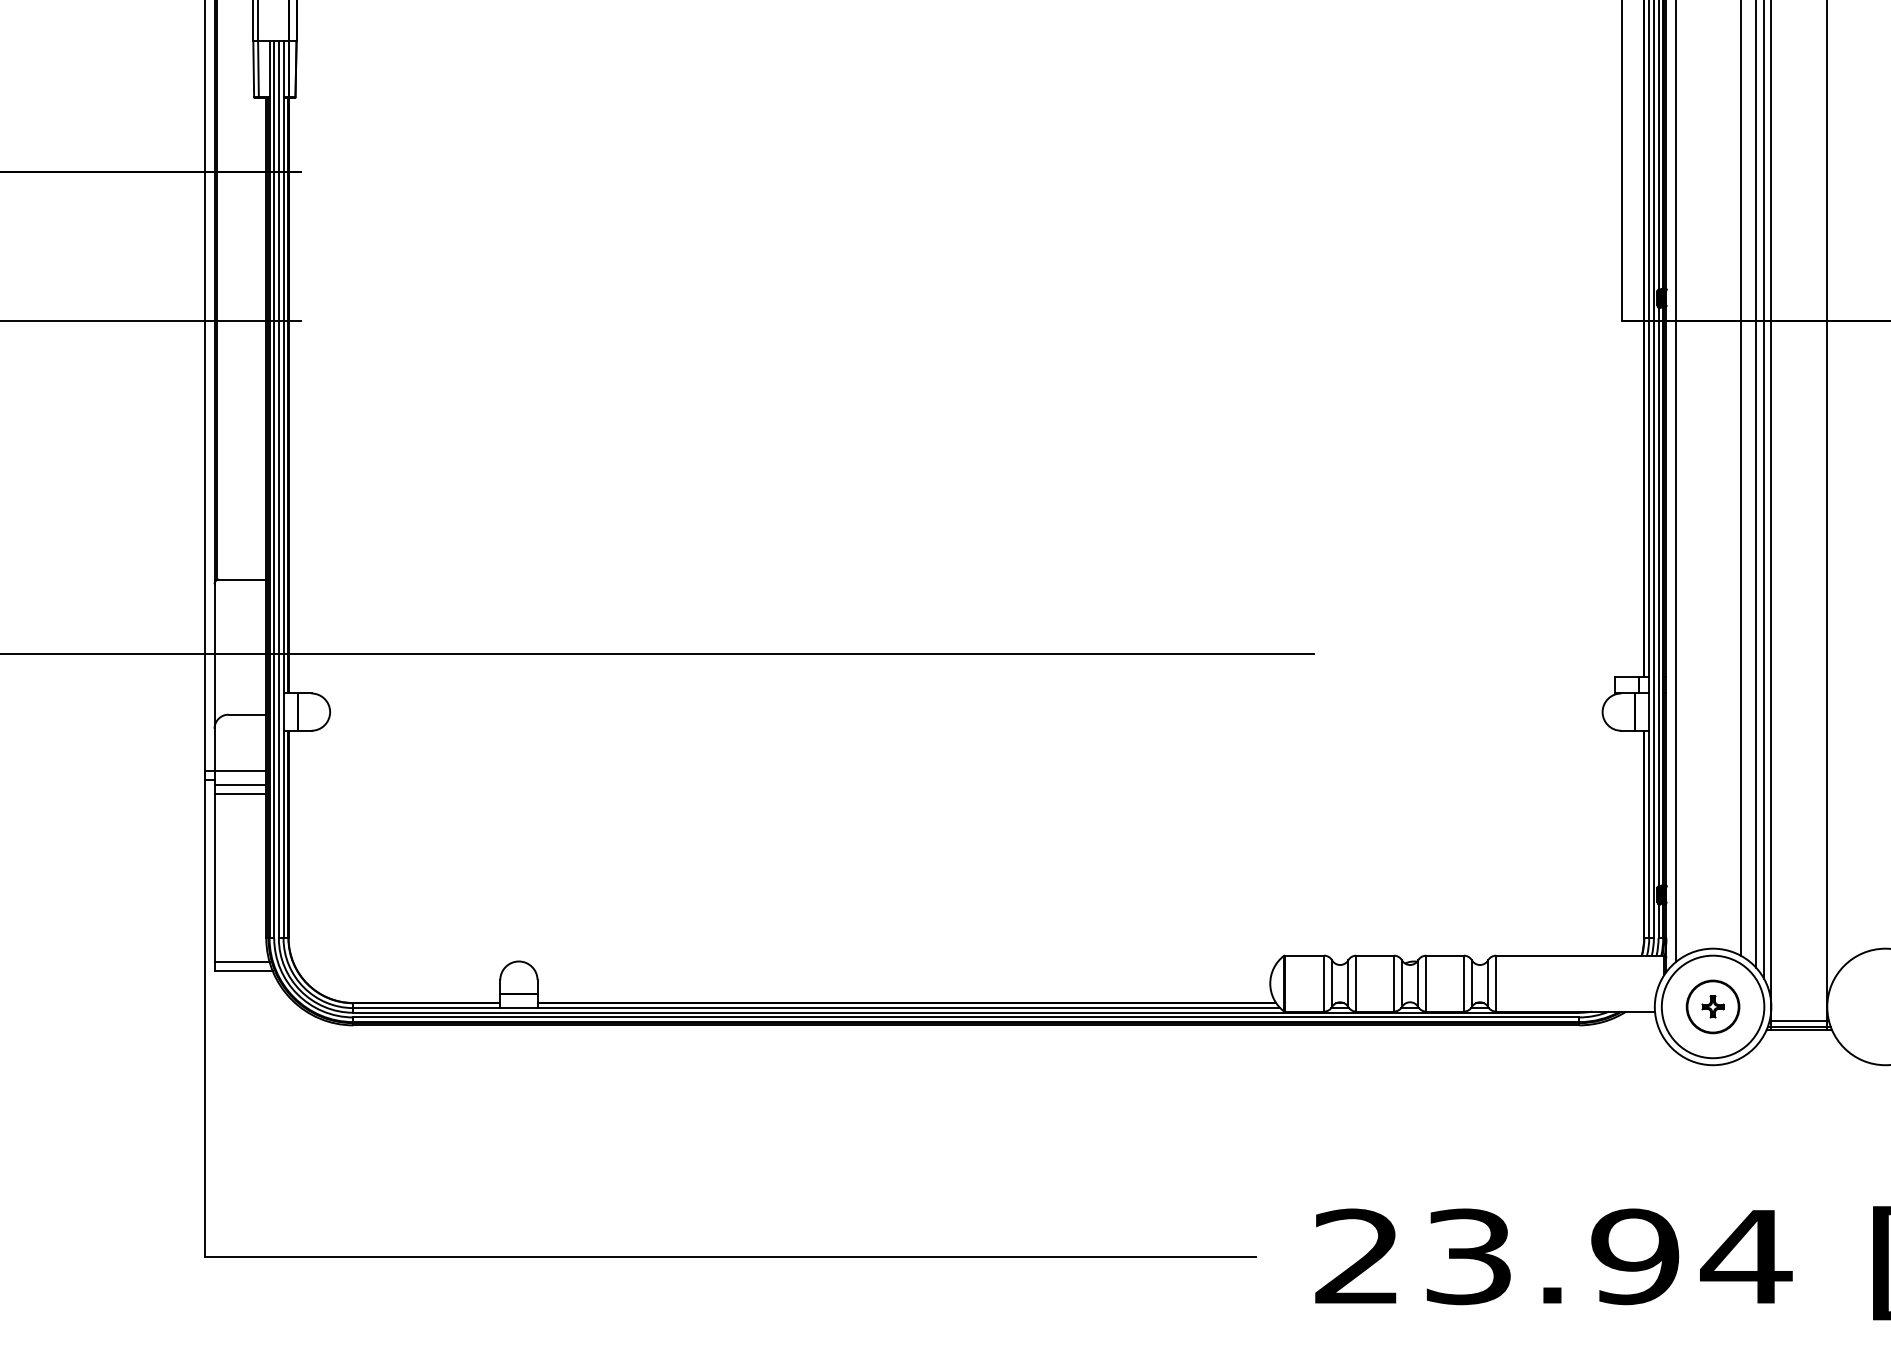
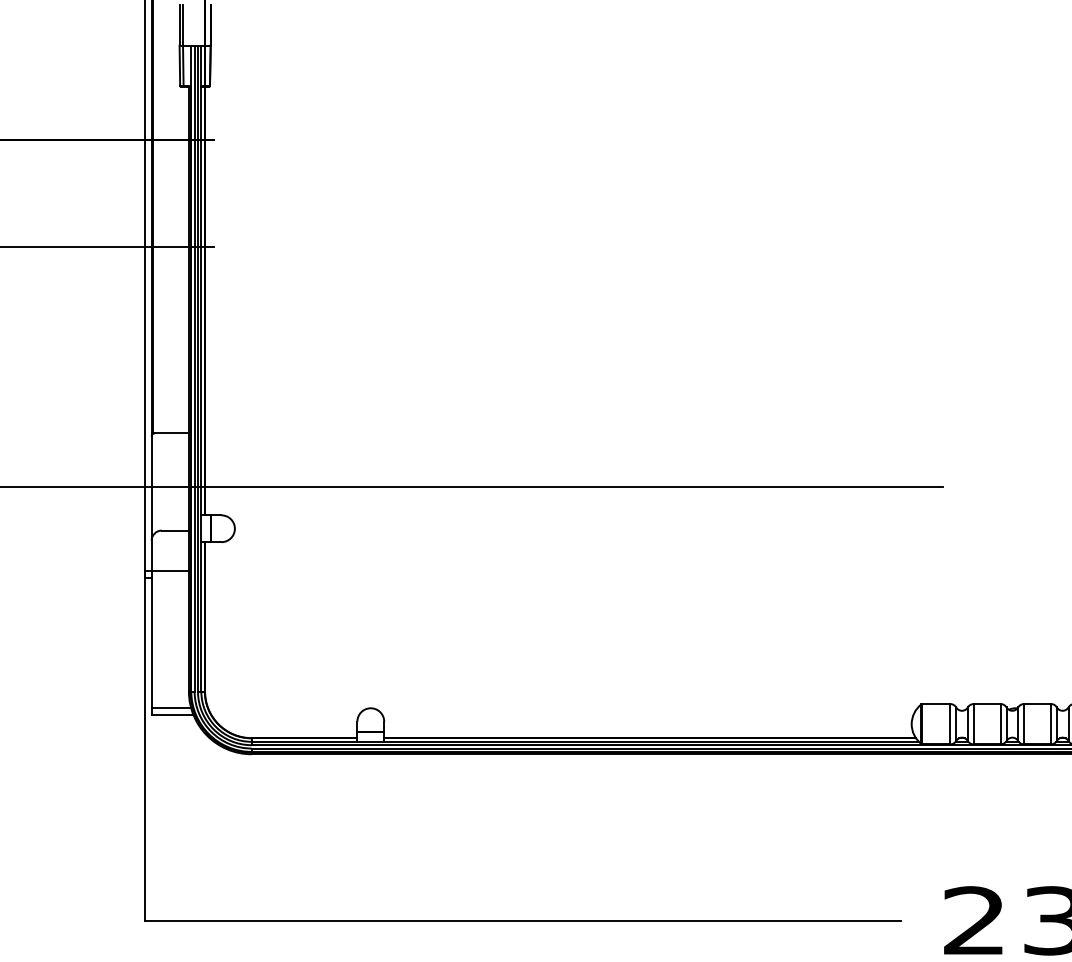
line: (240, 784) -> (170, 580), removed
line: (240, 793) -> (170, 587), removed

